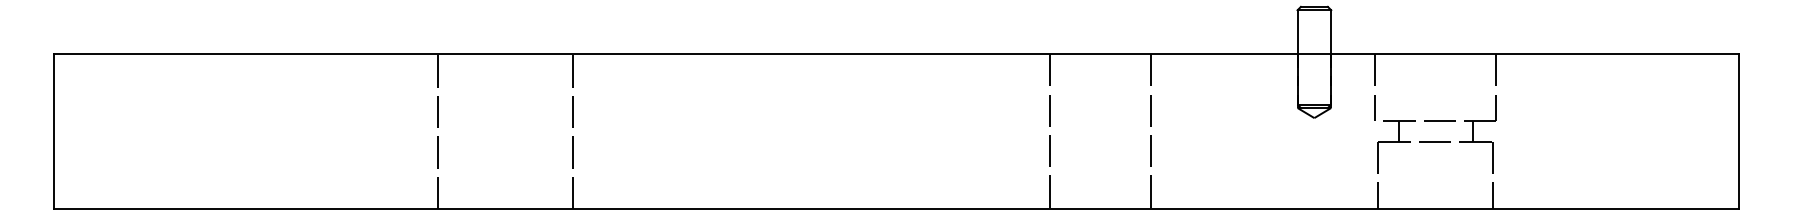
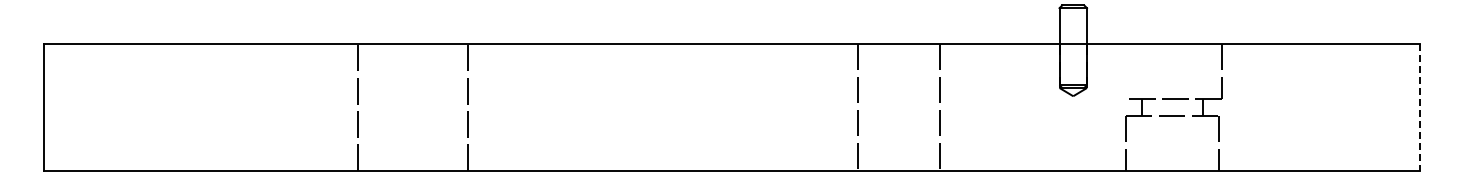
line: (1374, 87) -> (1122, 71), removed
line: (1739, 131) -> (1420, 107), solid -> dashed

